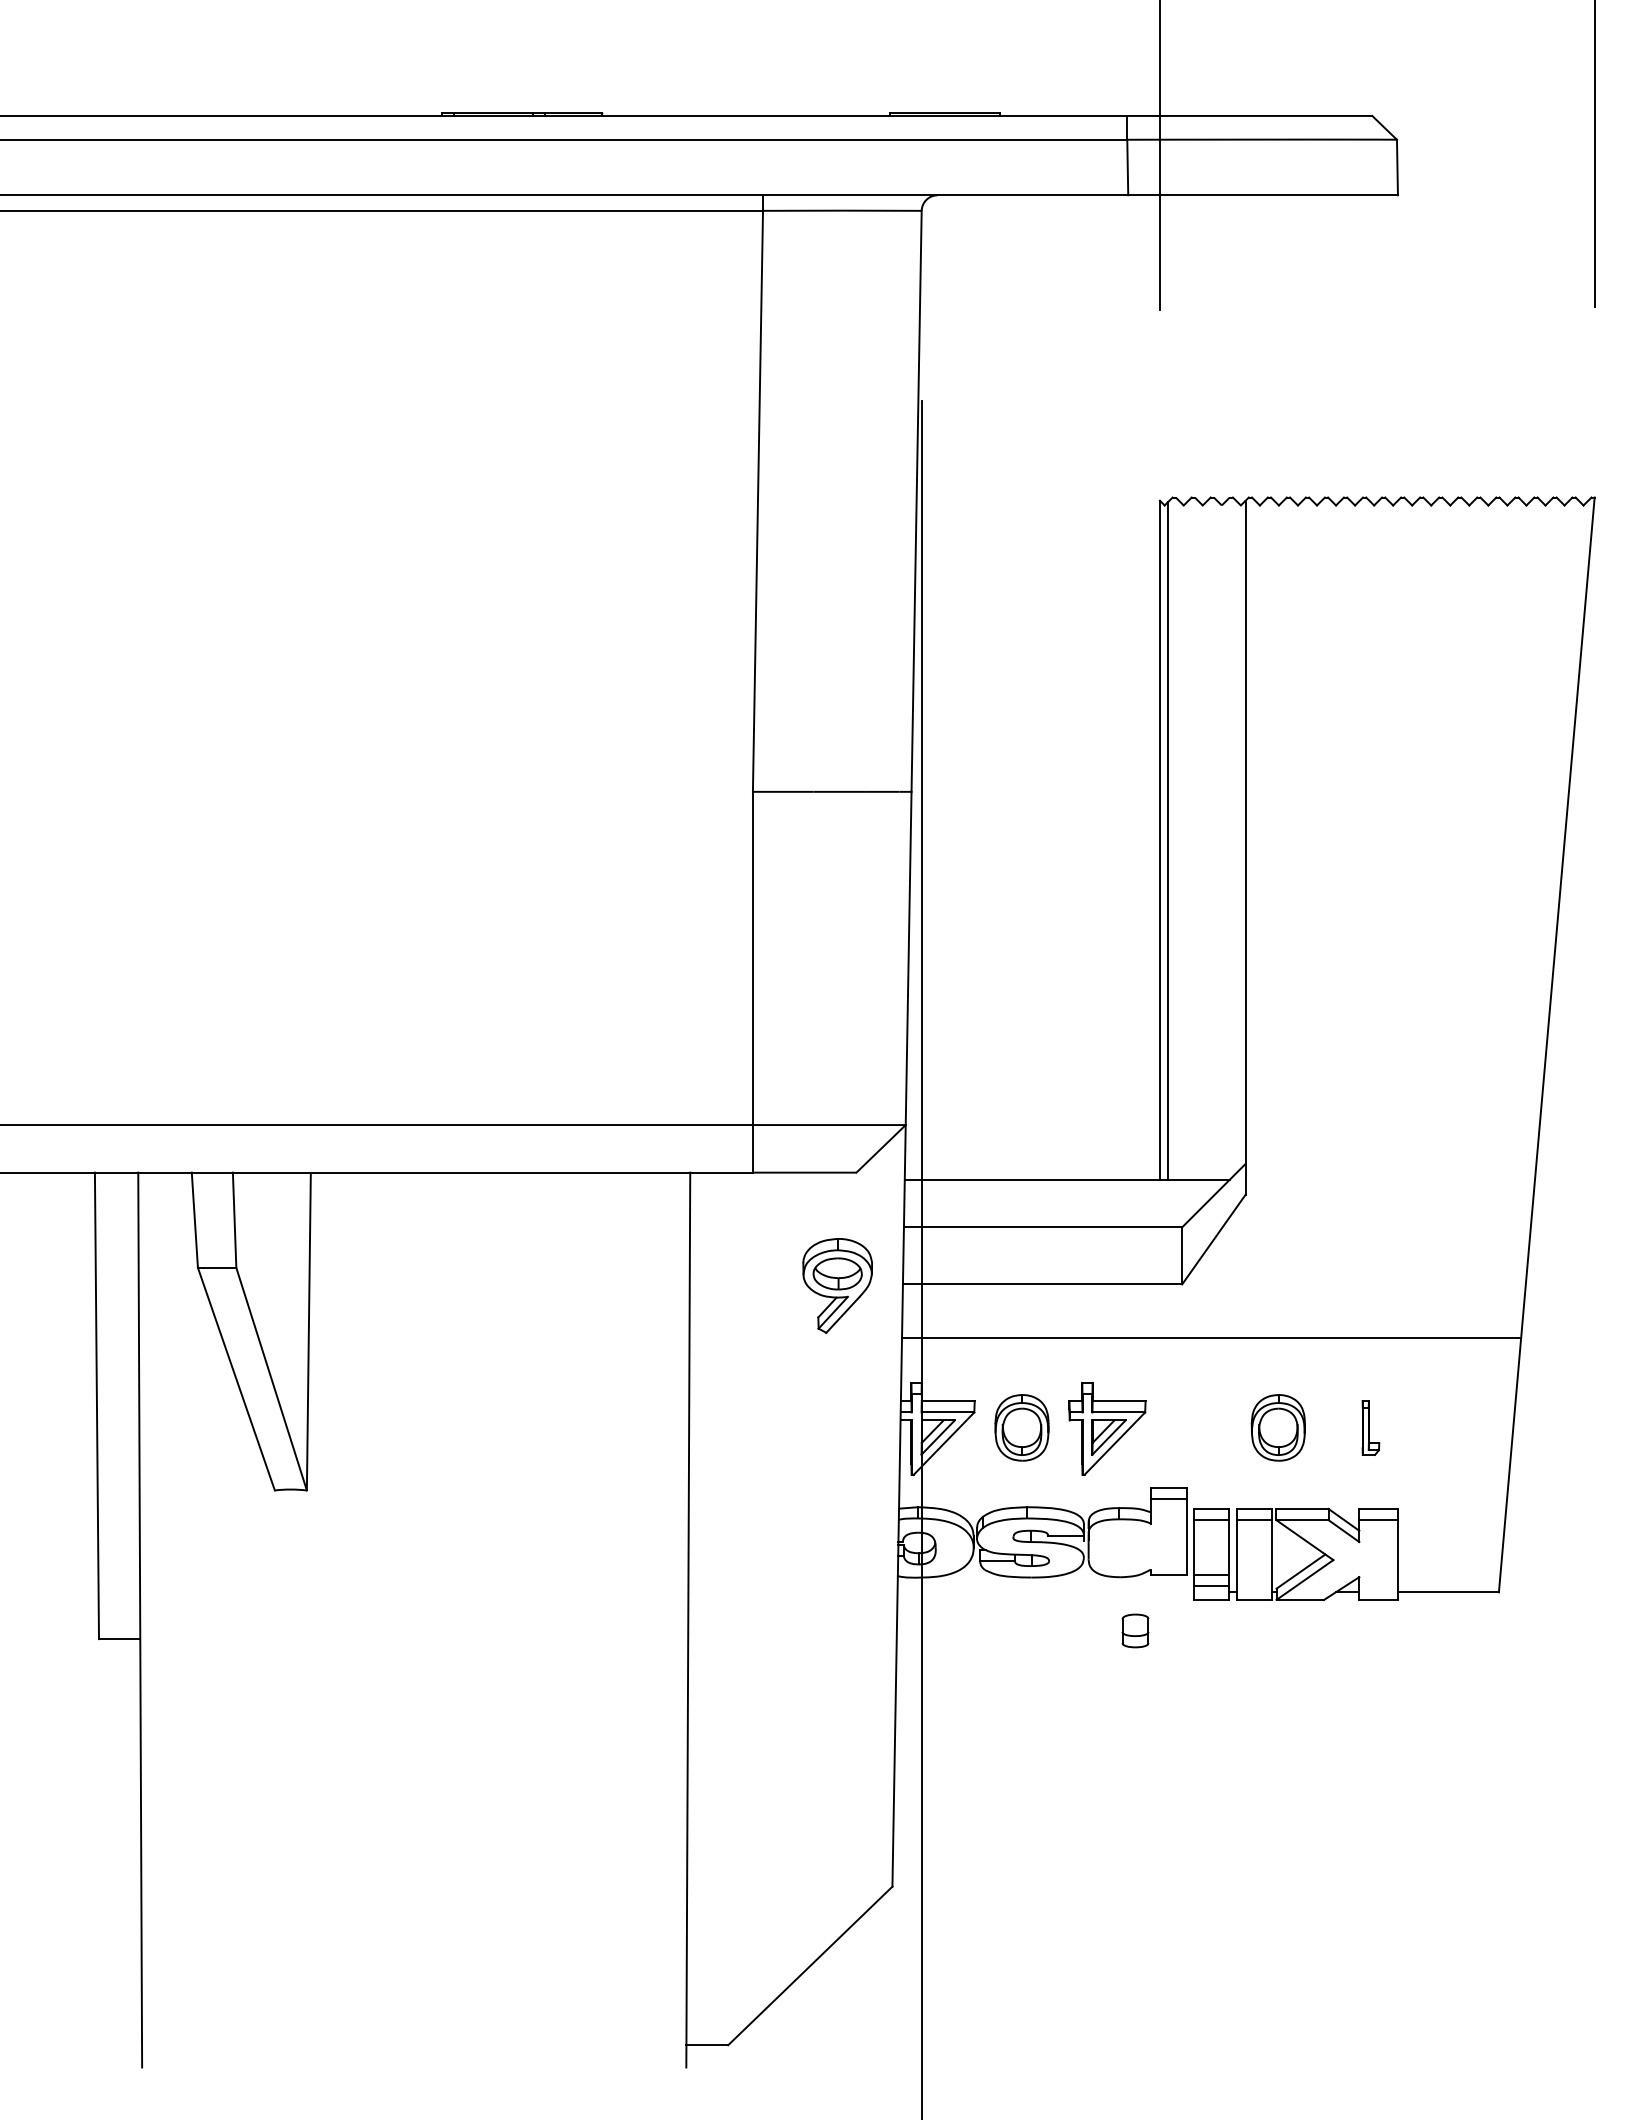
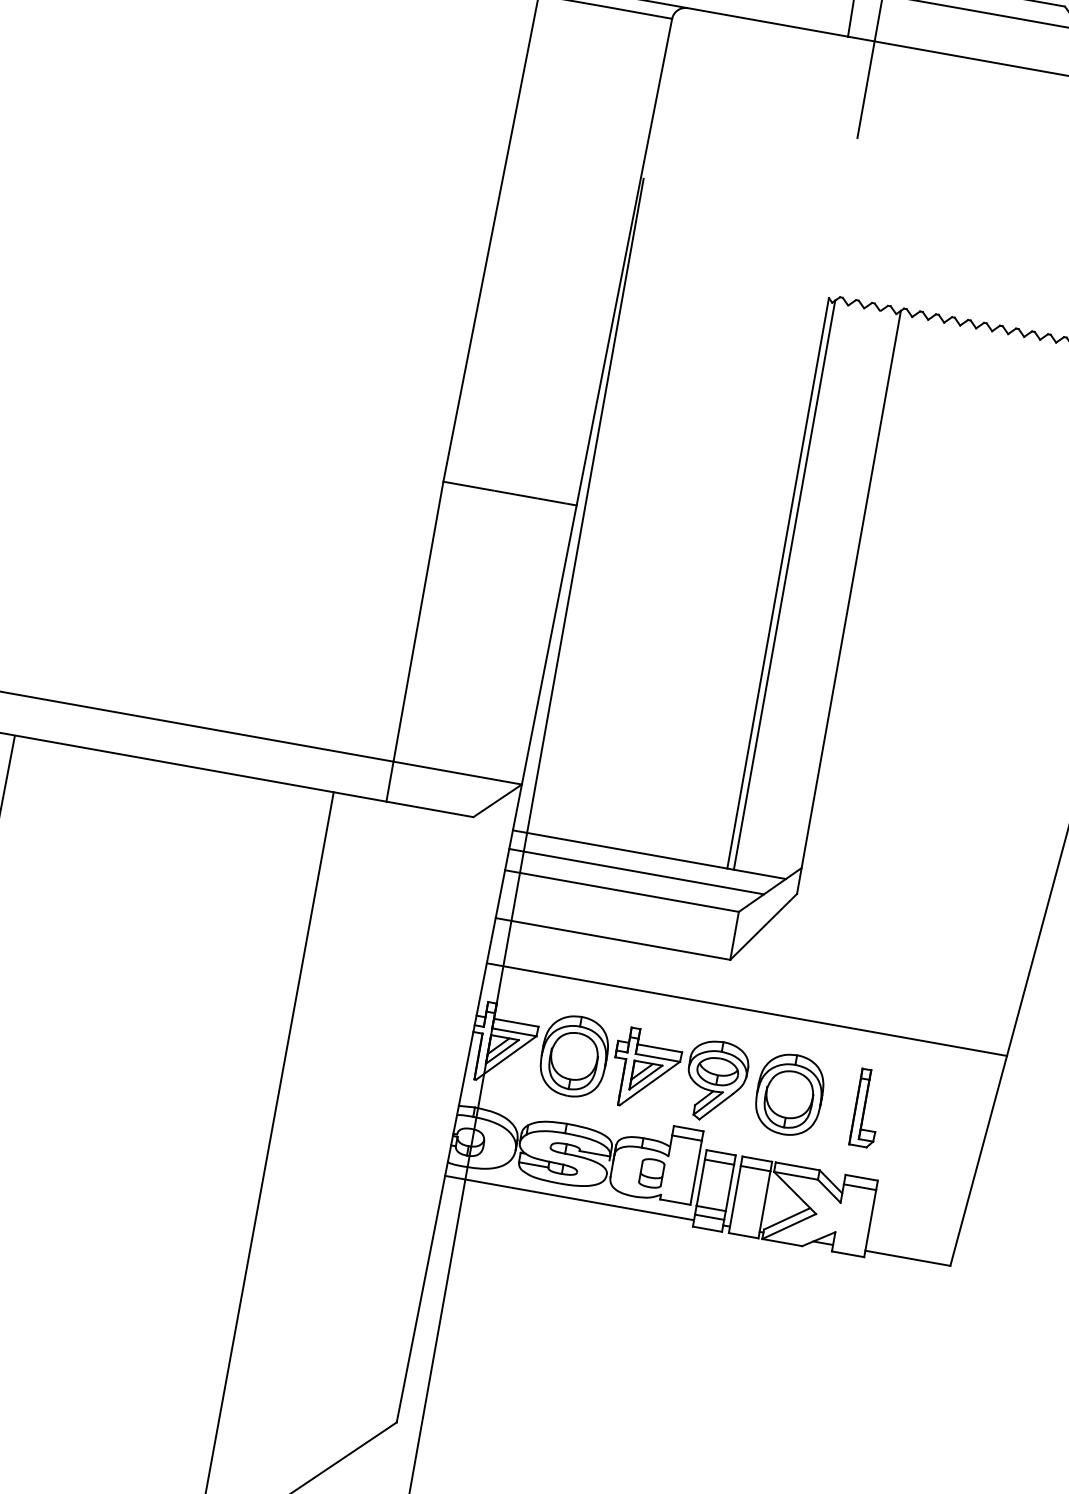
line: (1055, 1201) -> (636, 871), added
part: (837, 1285) -> (715, 1081), moved
part: (1021, 1427) -> (573, 1055), size x1.43
part: (1278, 1427) -> (789, 1094), size x1.43
part: (1370, 1427) -> (867, 1108), size x1.67
line: (1045, 1592) -> (569, 1198), added
part: (1135, 1630) -> (651, 1173), moved

